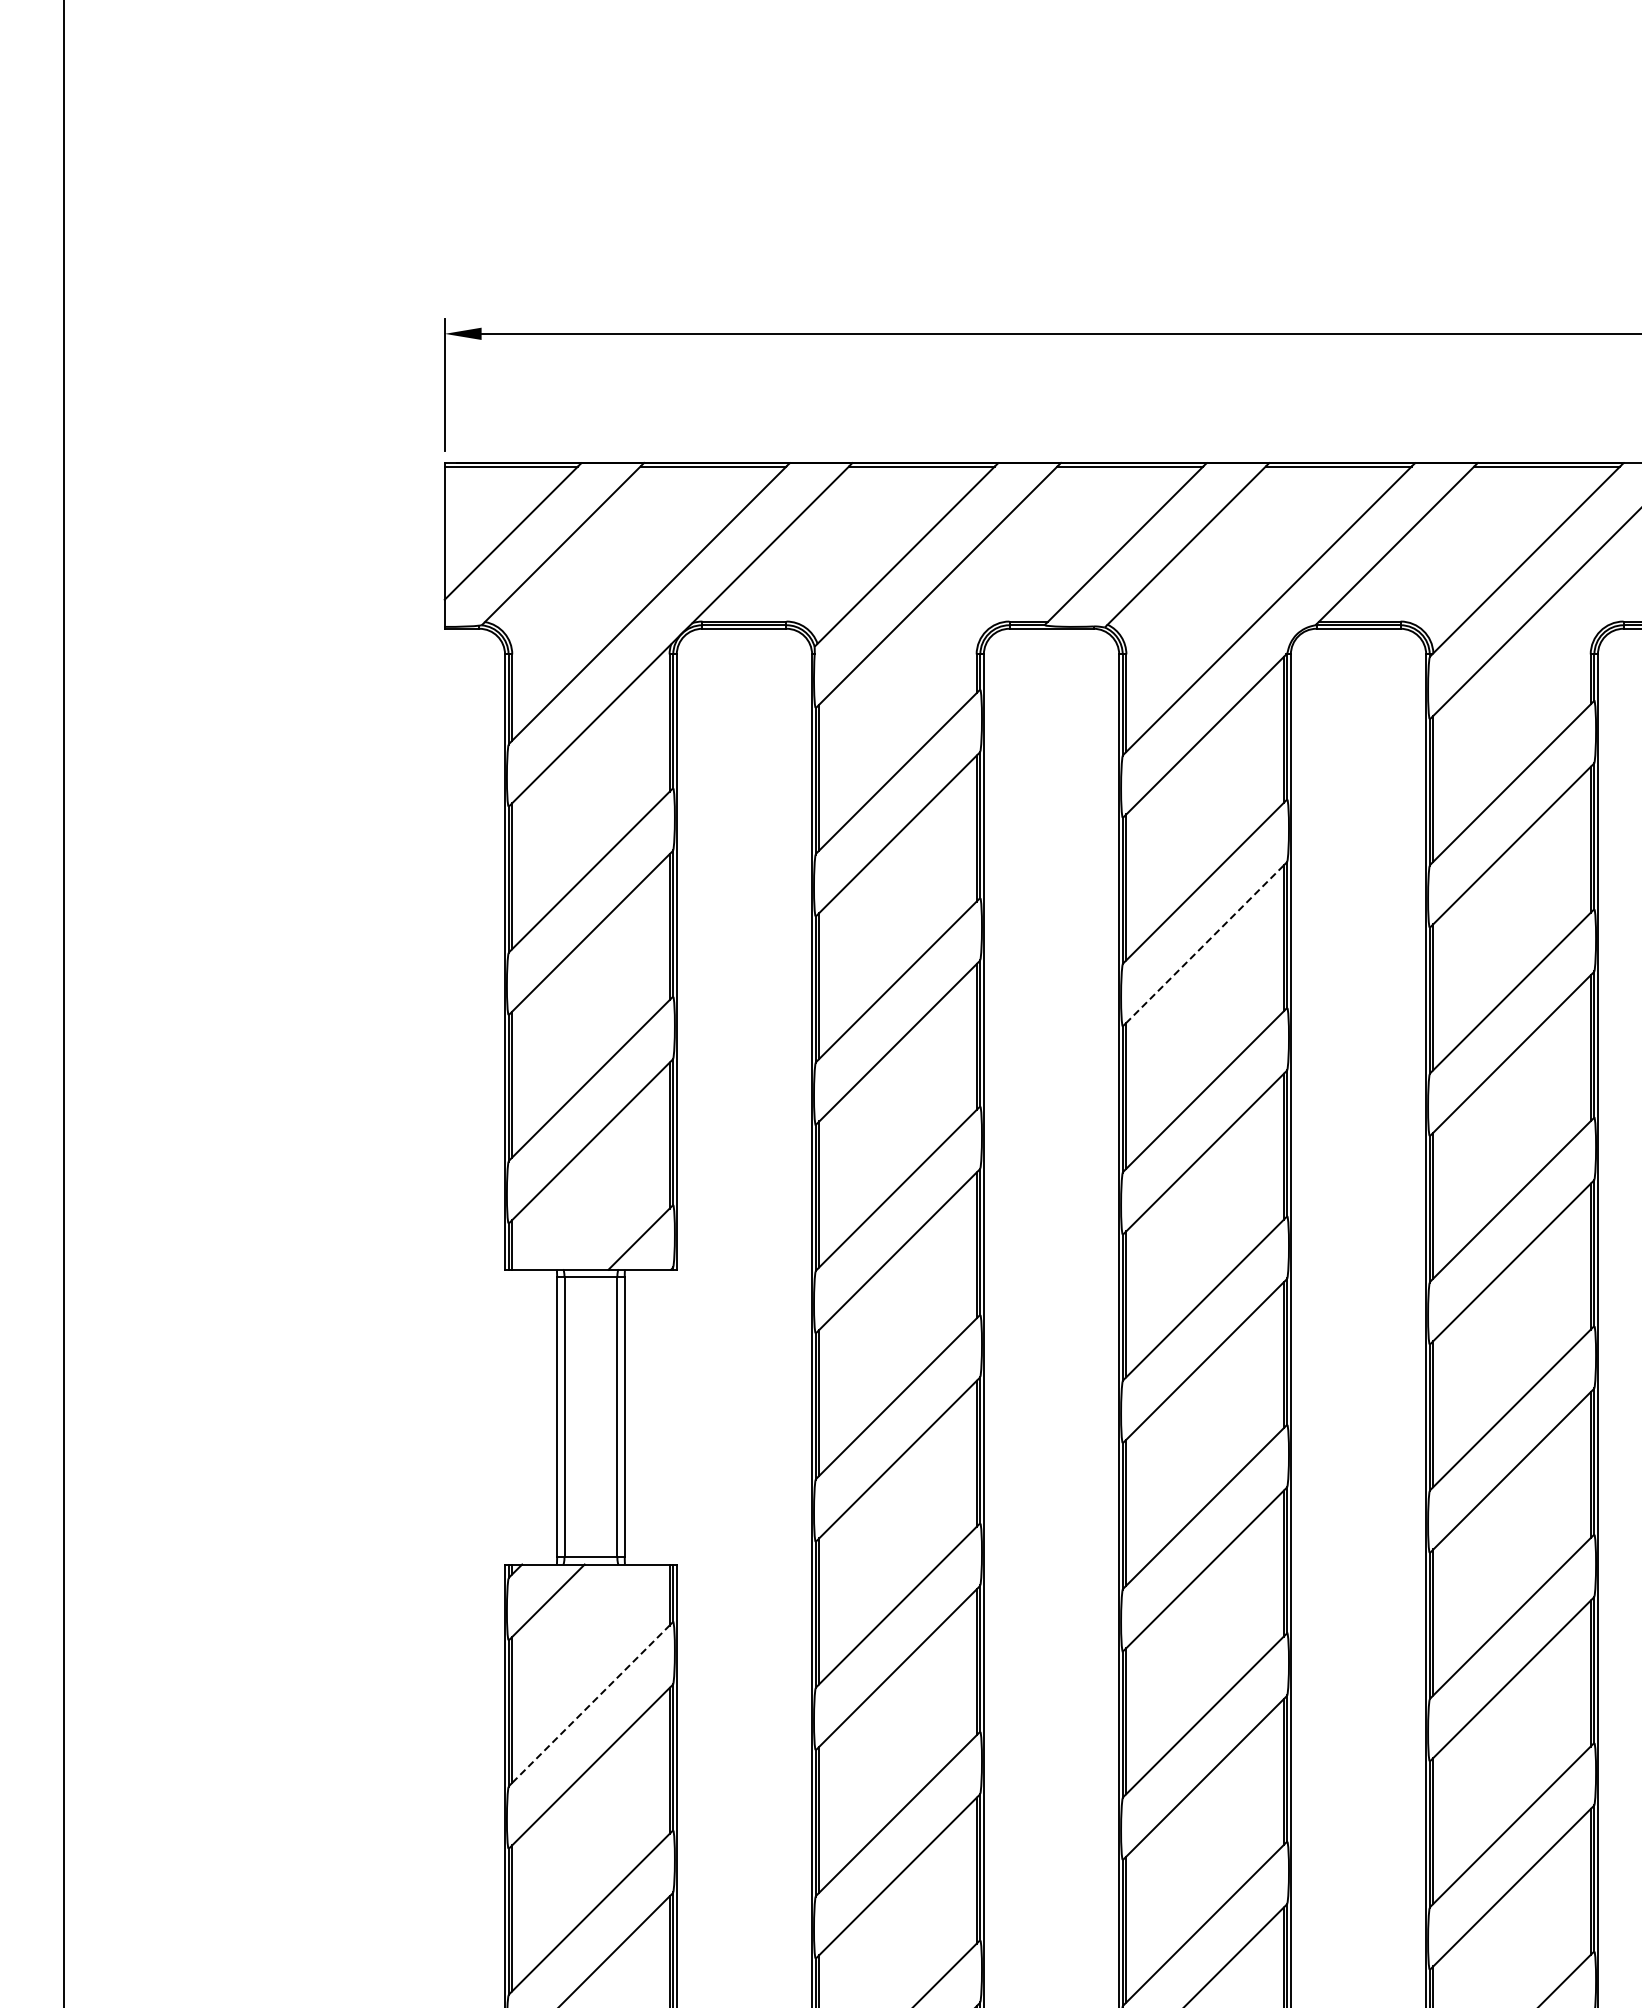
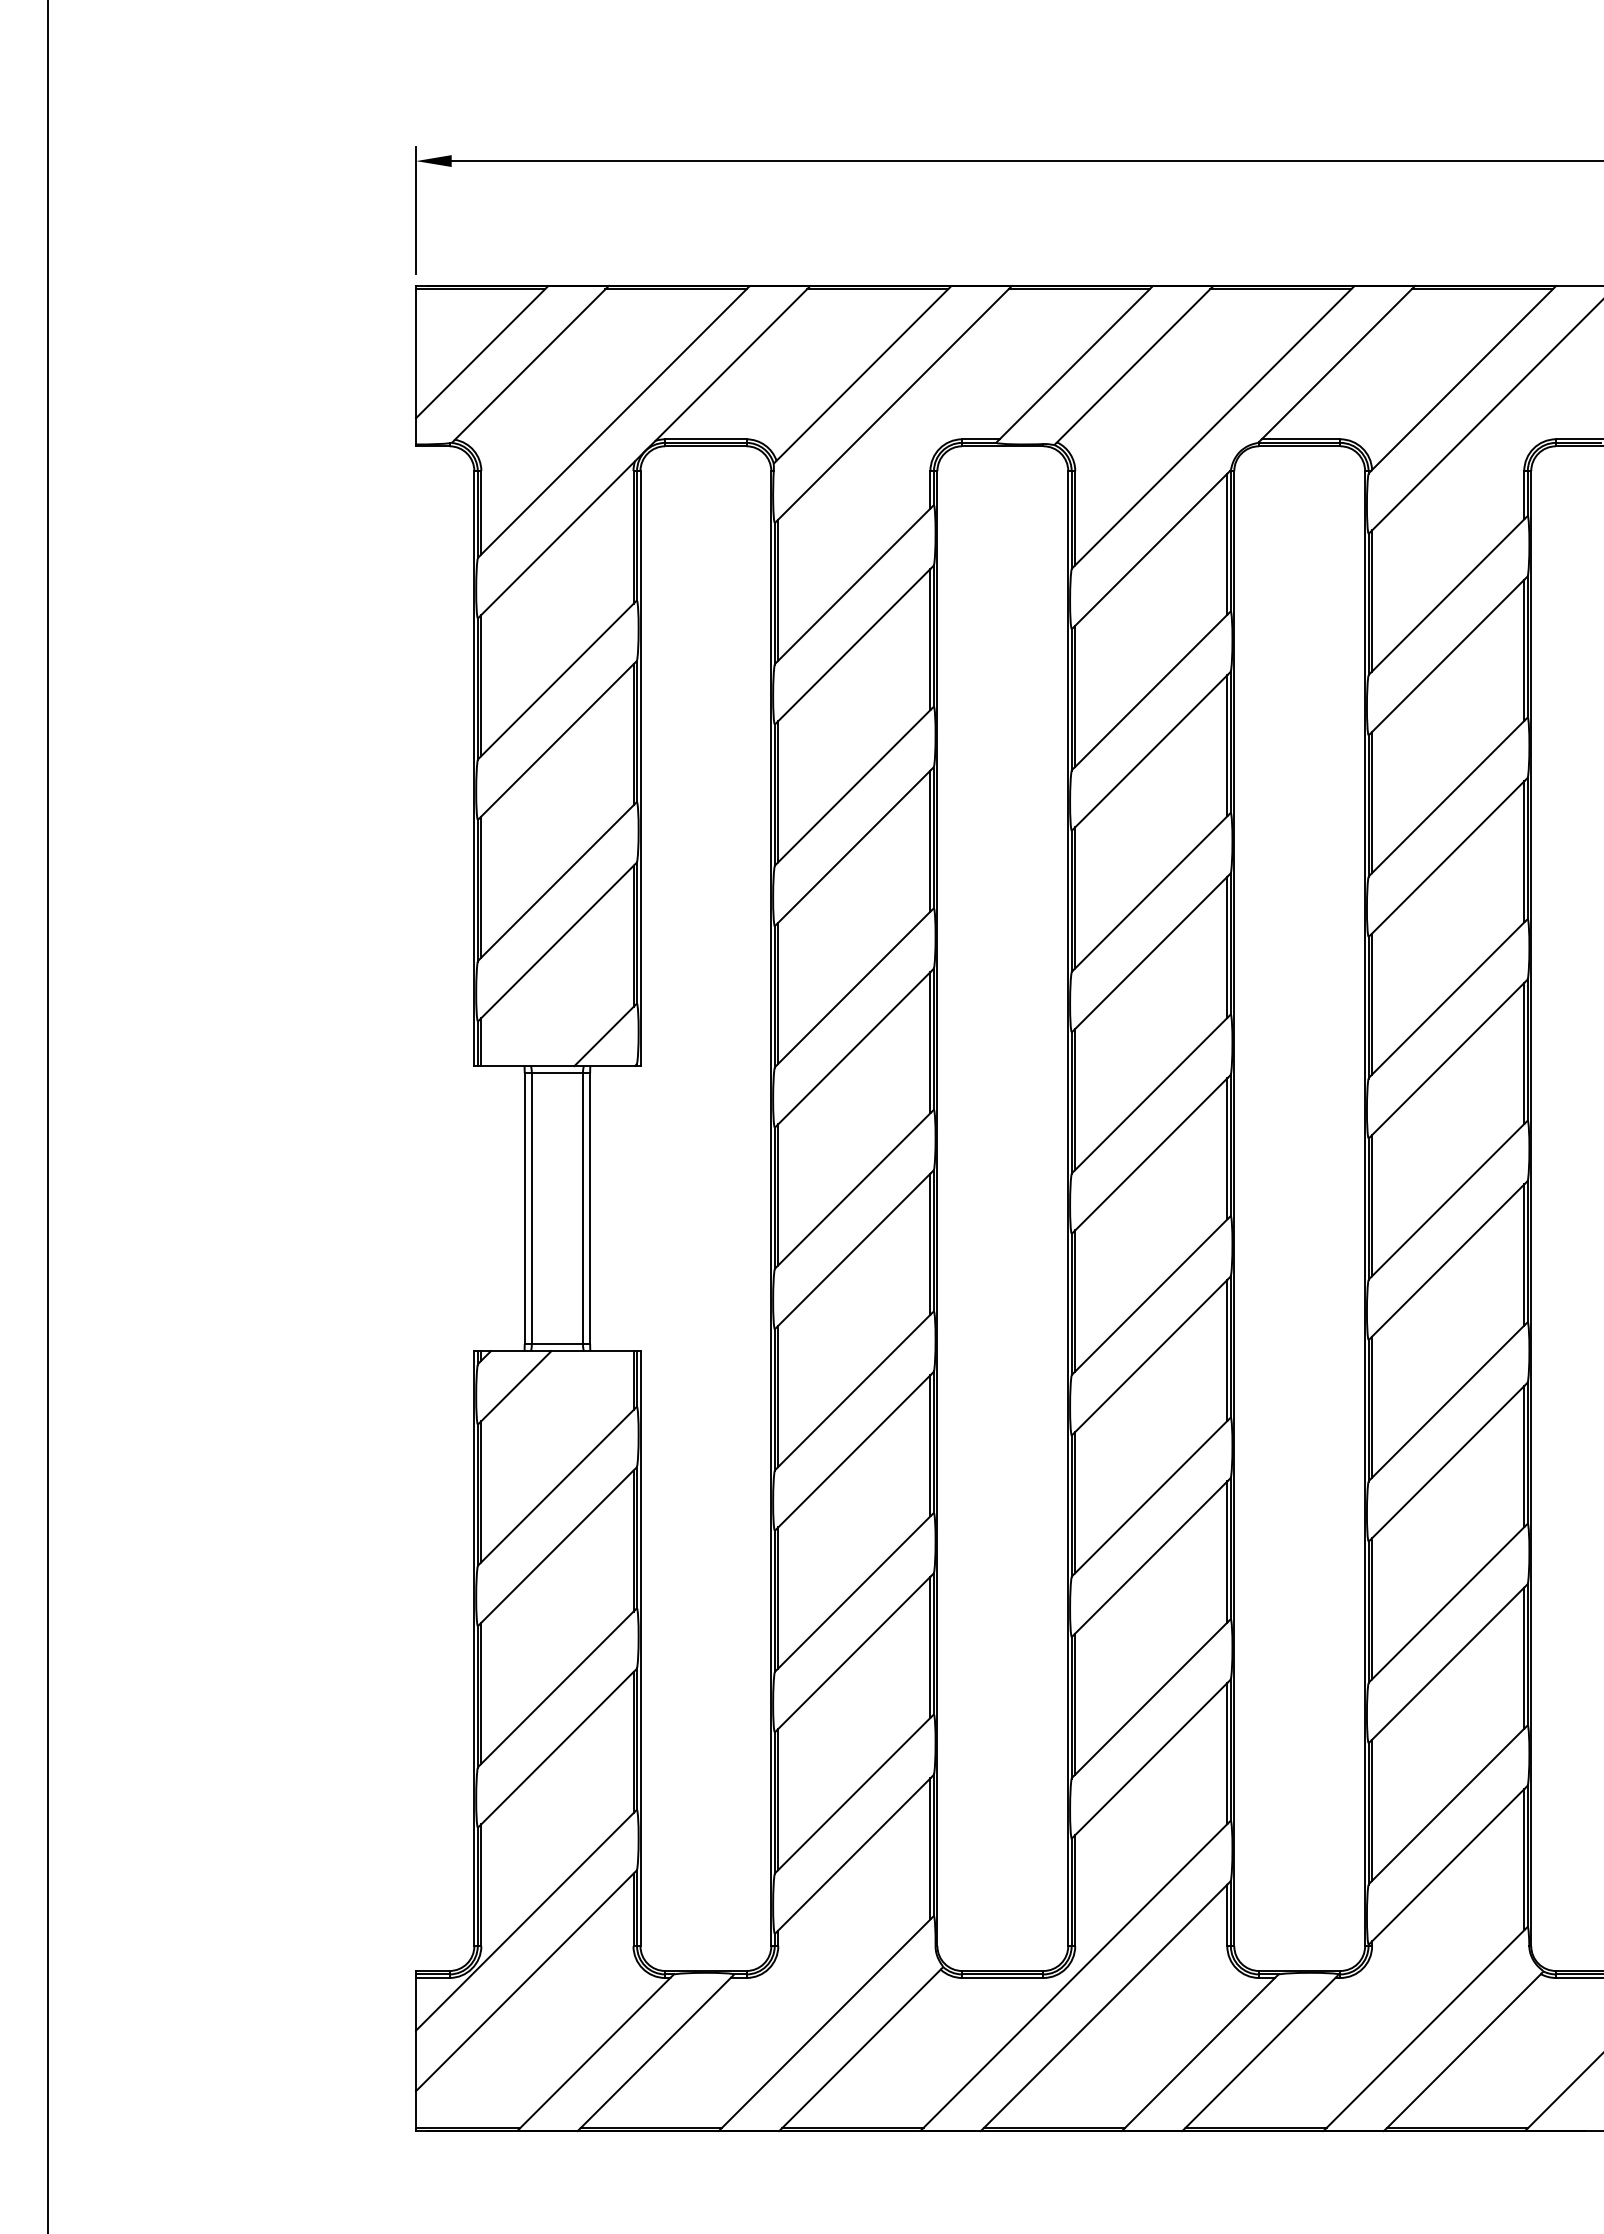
line: (1205, 944) -> (1151, 751), dashed -> solid
line: (591, 1704) -> (557, 1486), dashed -> solid

